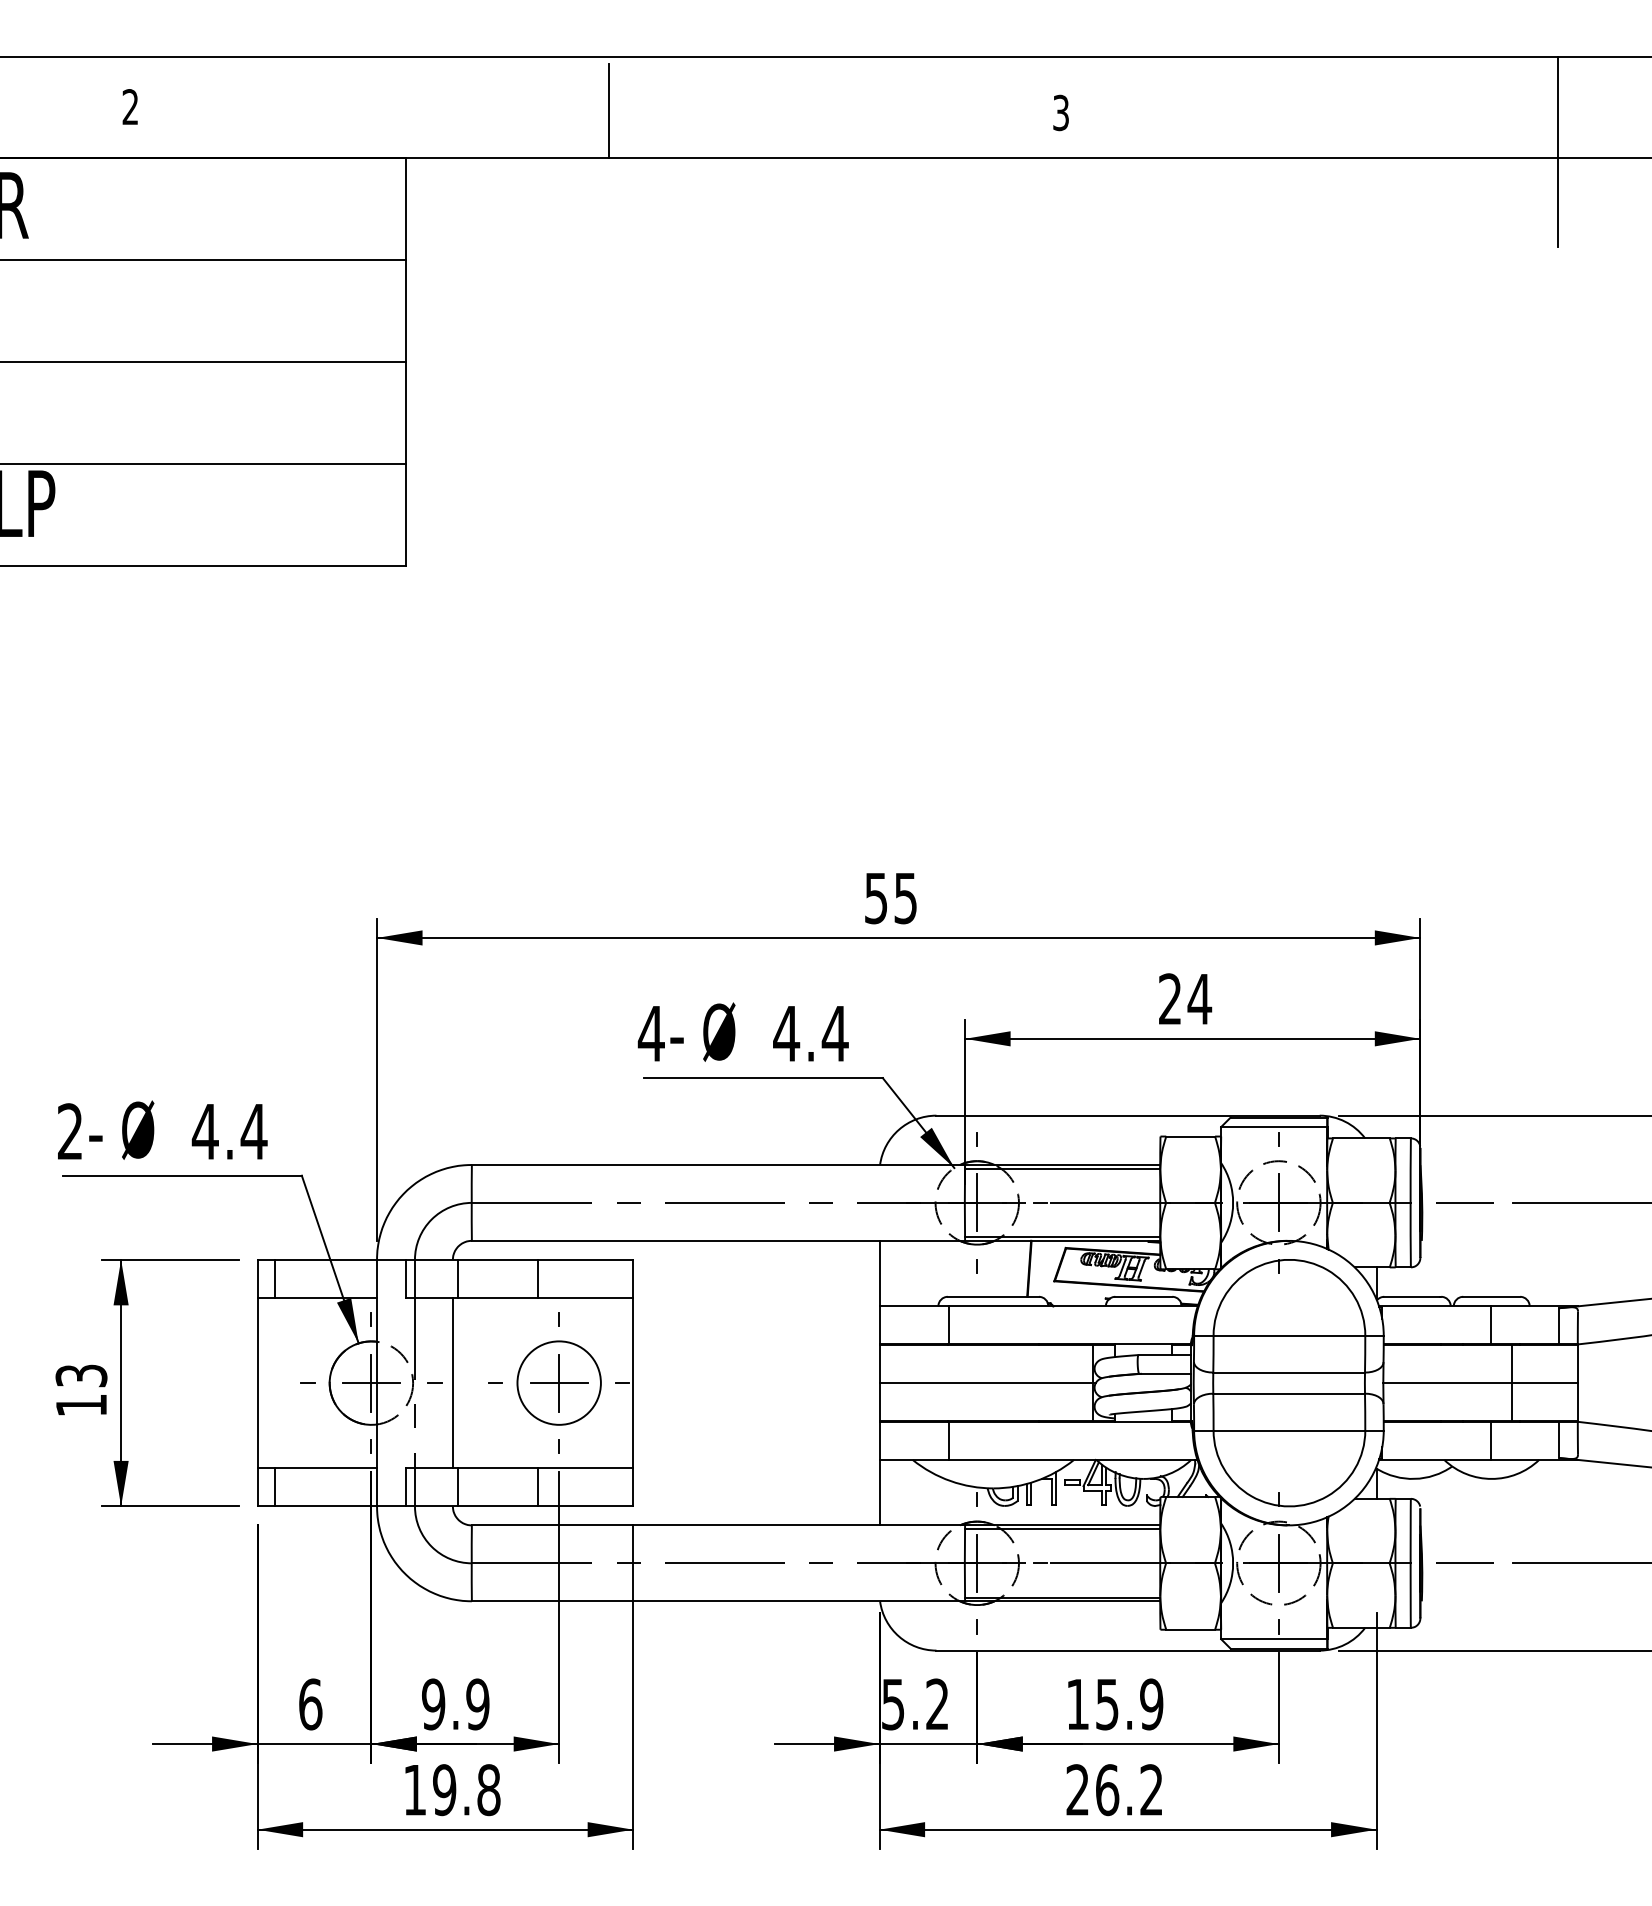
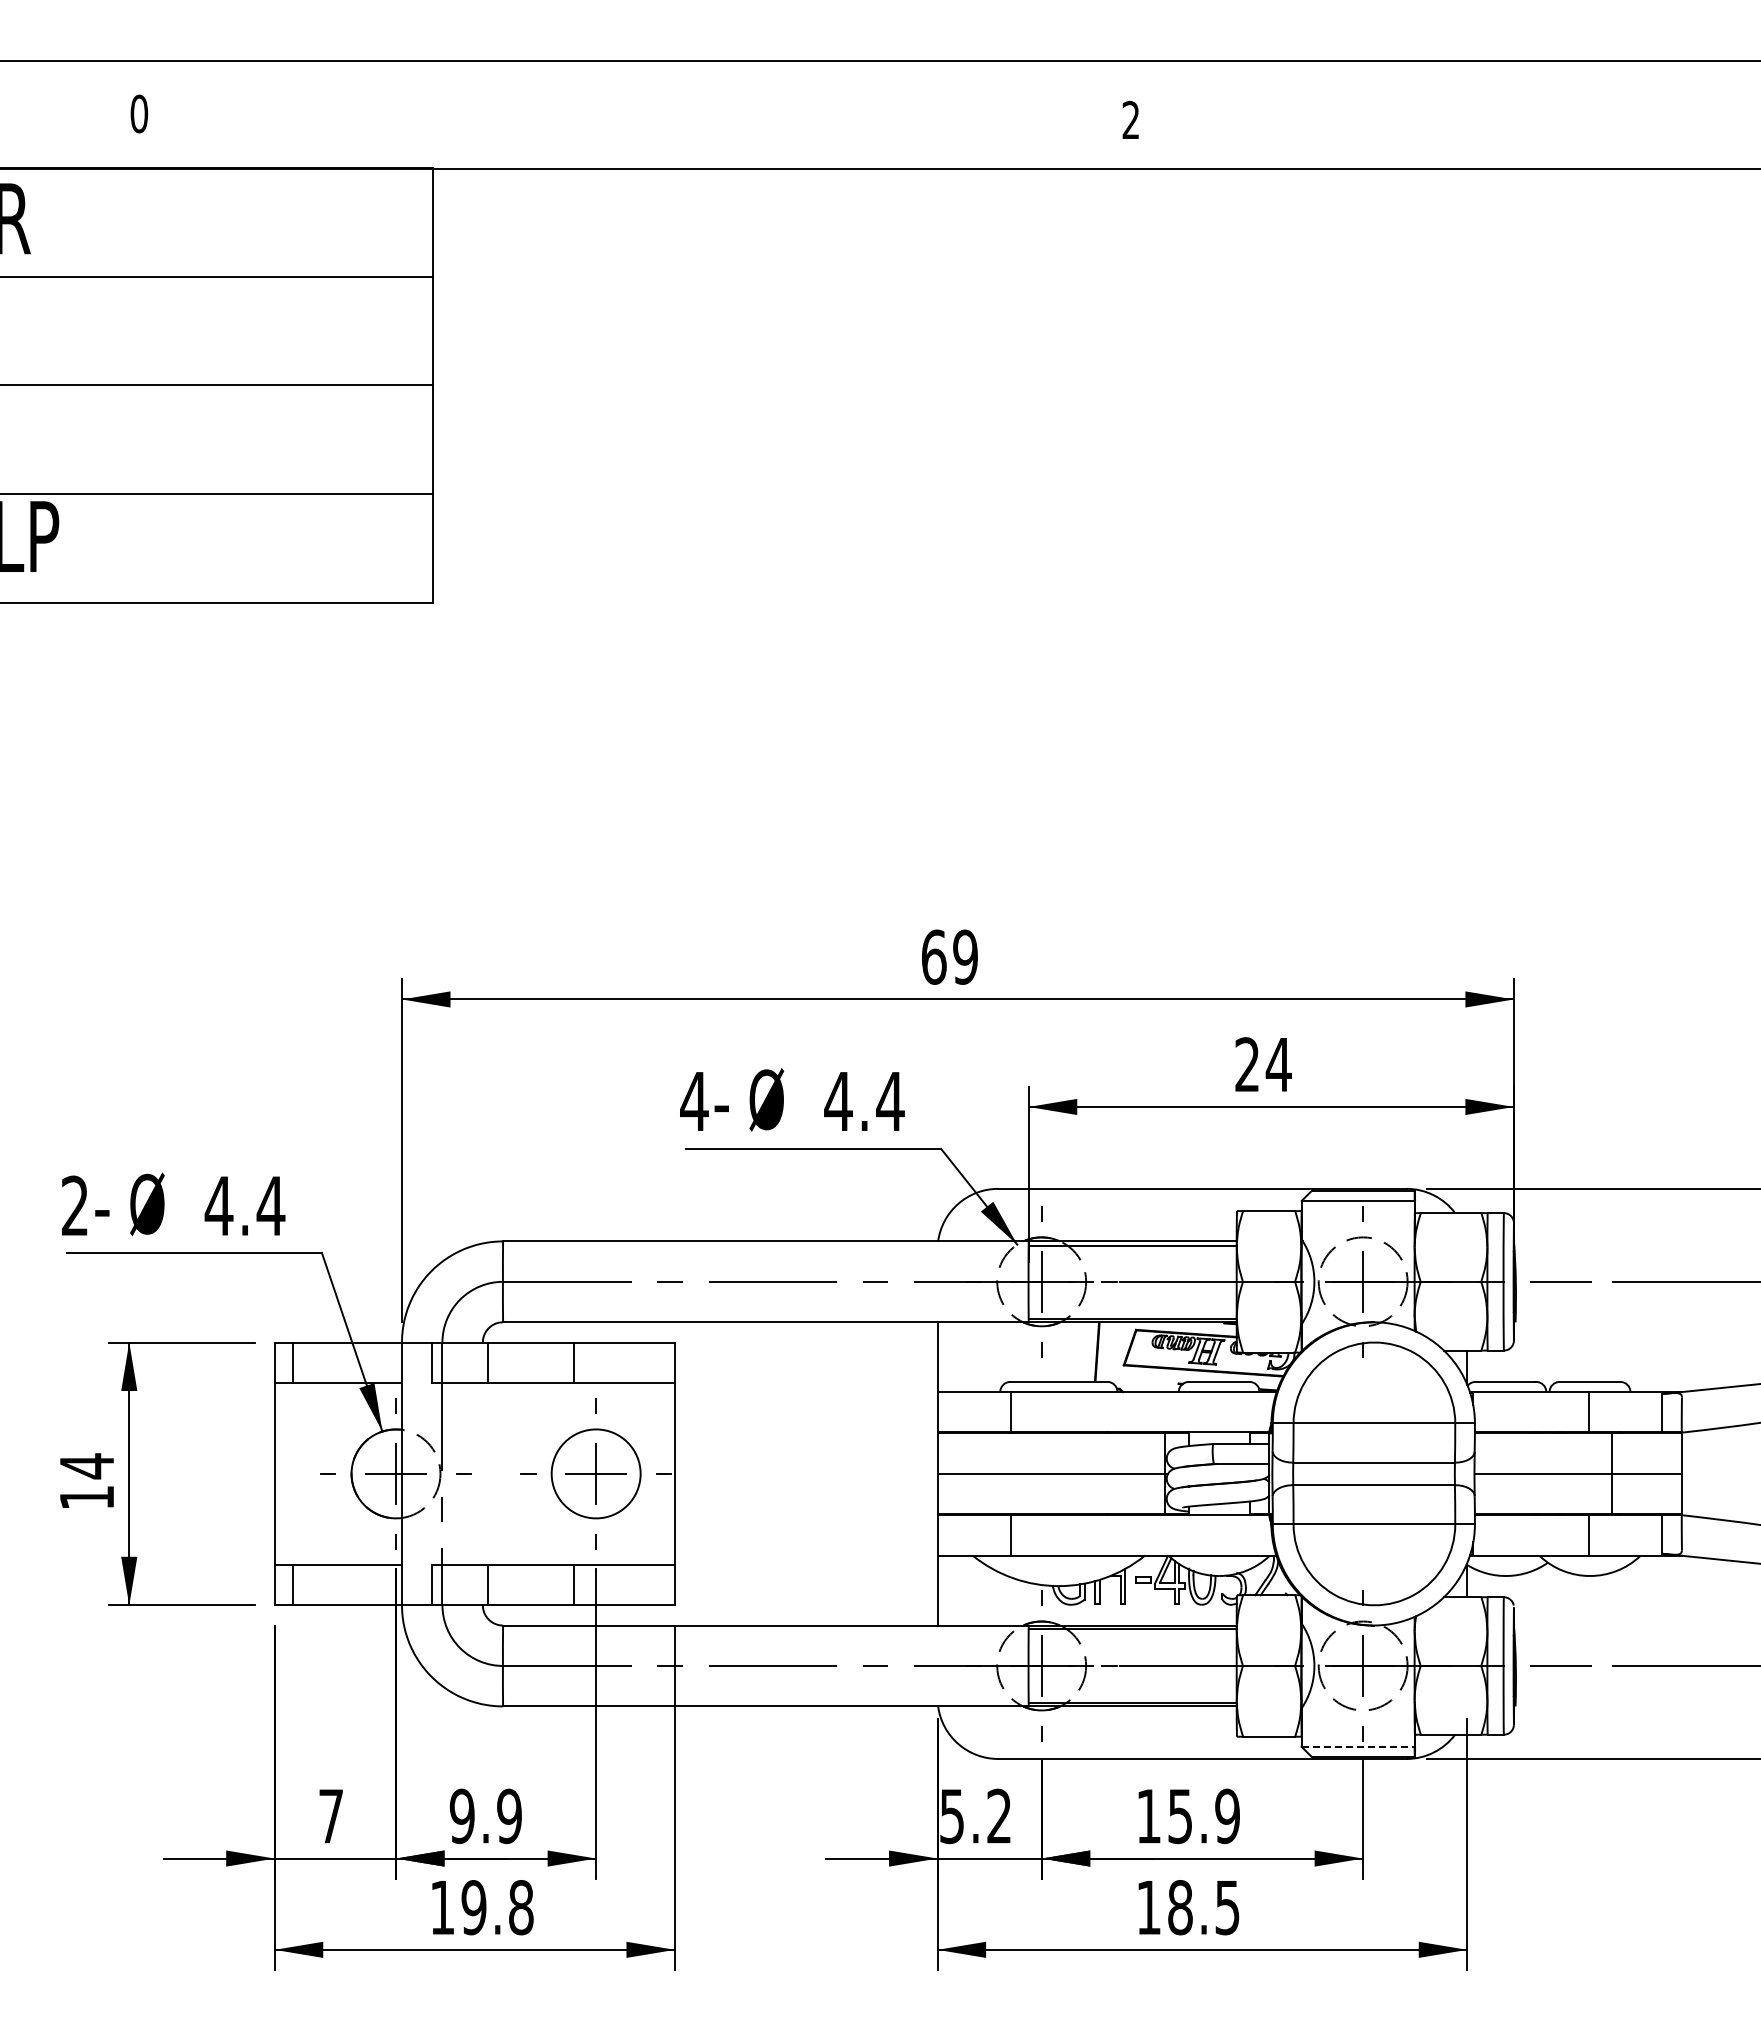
text: (130, 106) -> (139, 113), 2 -> 0
line: (609, 110) -> (649, 117), removed
text: (1060, 113) -> (1130, 120), 3 -> 2
line: (1557, 151) -> (1660, 161), removed
text: (890, 897) -> (949, 956), 55 -> 69
text: (80, 1376) -> (86, 1466), 13 -> 14
line: (452, 1382) -> (482, 1473), removed
line: (1274, 1638) -> (1358, 1746), solid -> dashed
text: (310, 1704) -> (331, 1816), 6 -> 7
text: (1114, 1789) -> (1188, 1907), 26.2 -> 18.5

